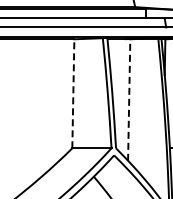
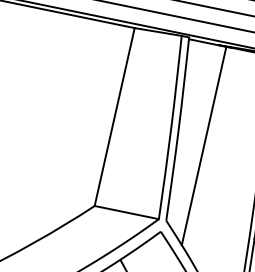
line: (73, 93) -> (115, 116), dashed -> solid
line: (129, 100) -> (204, 146), dashed -> solid

